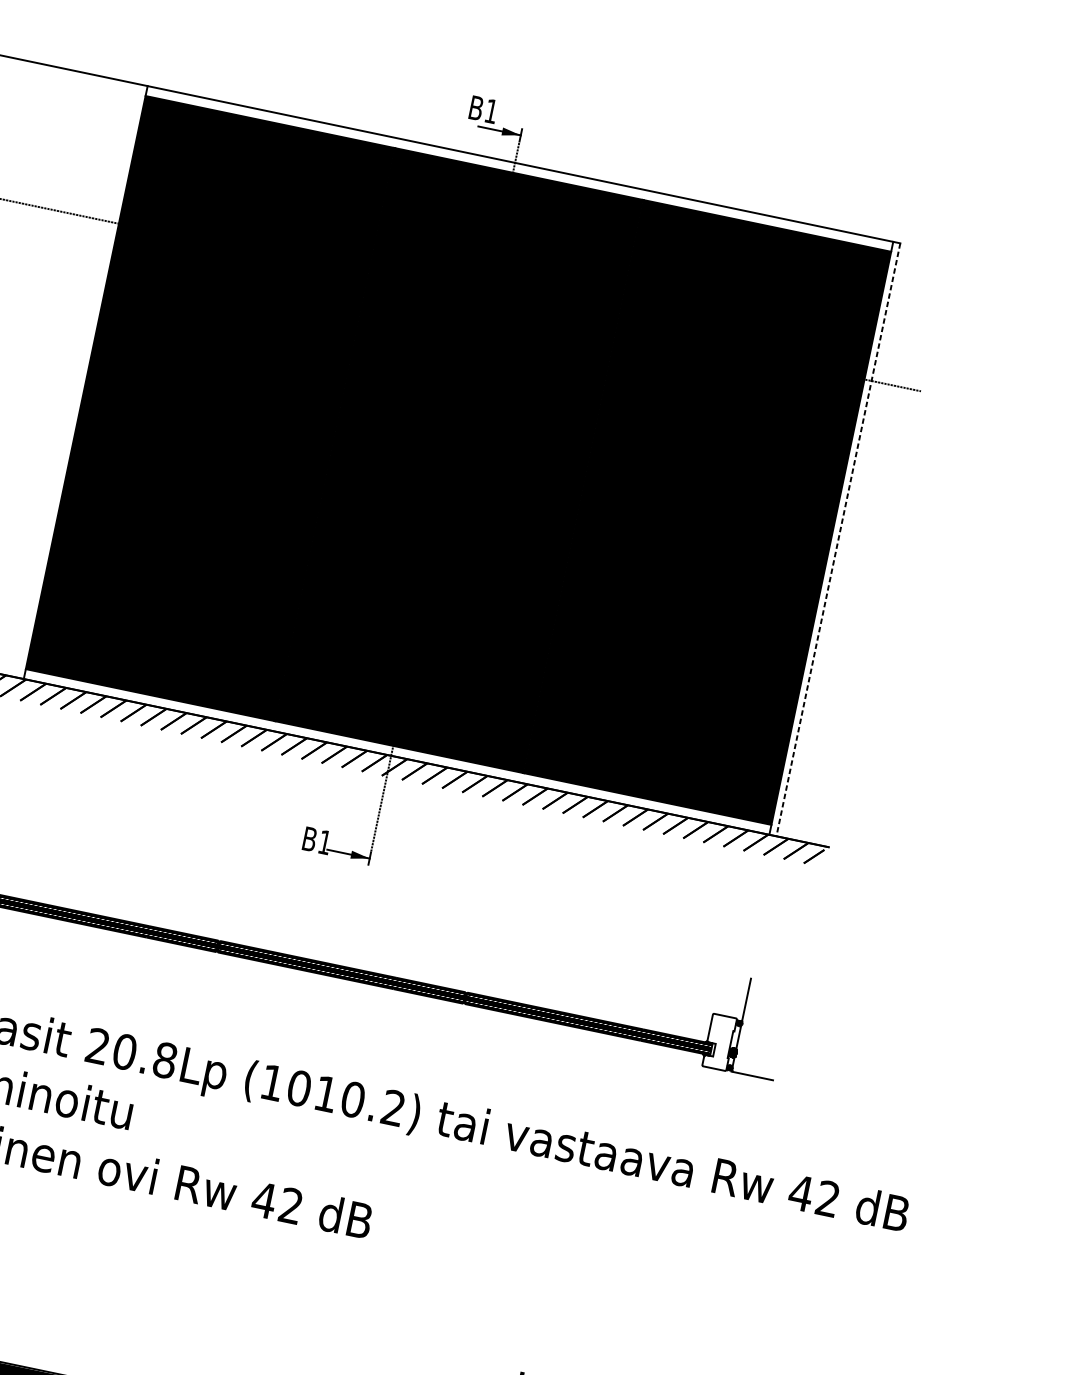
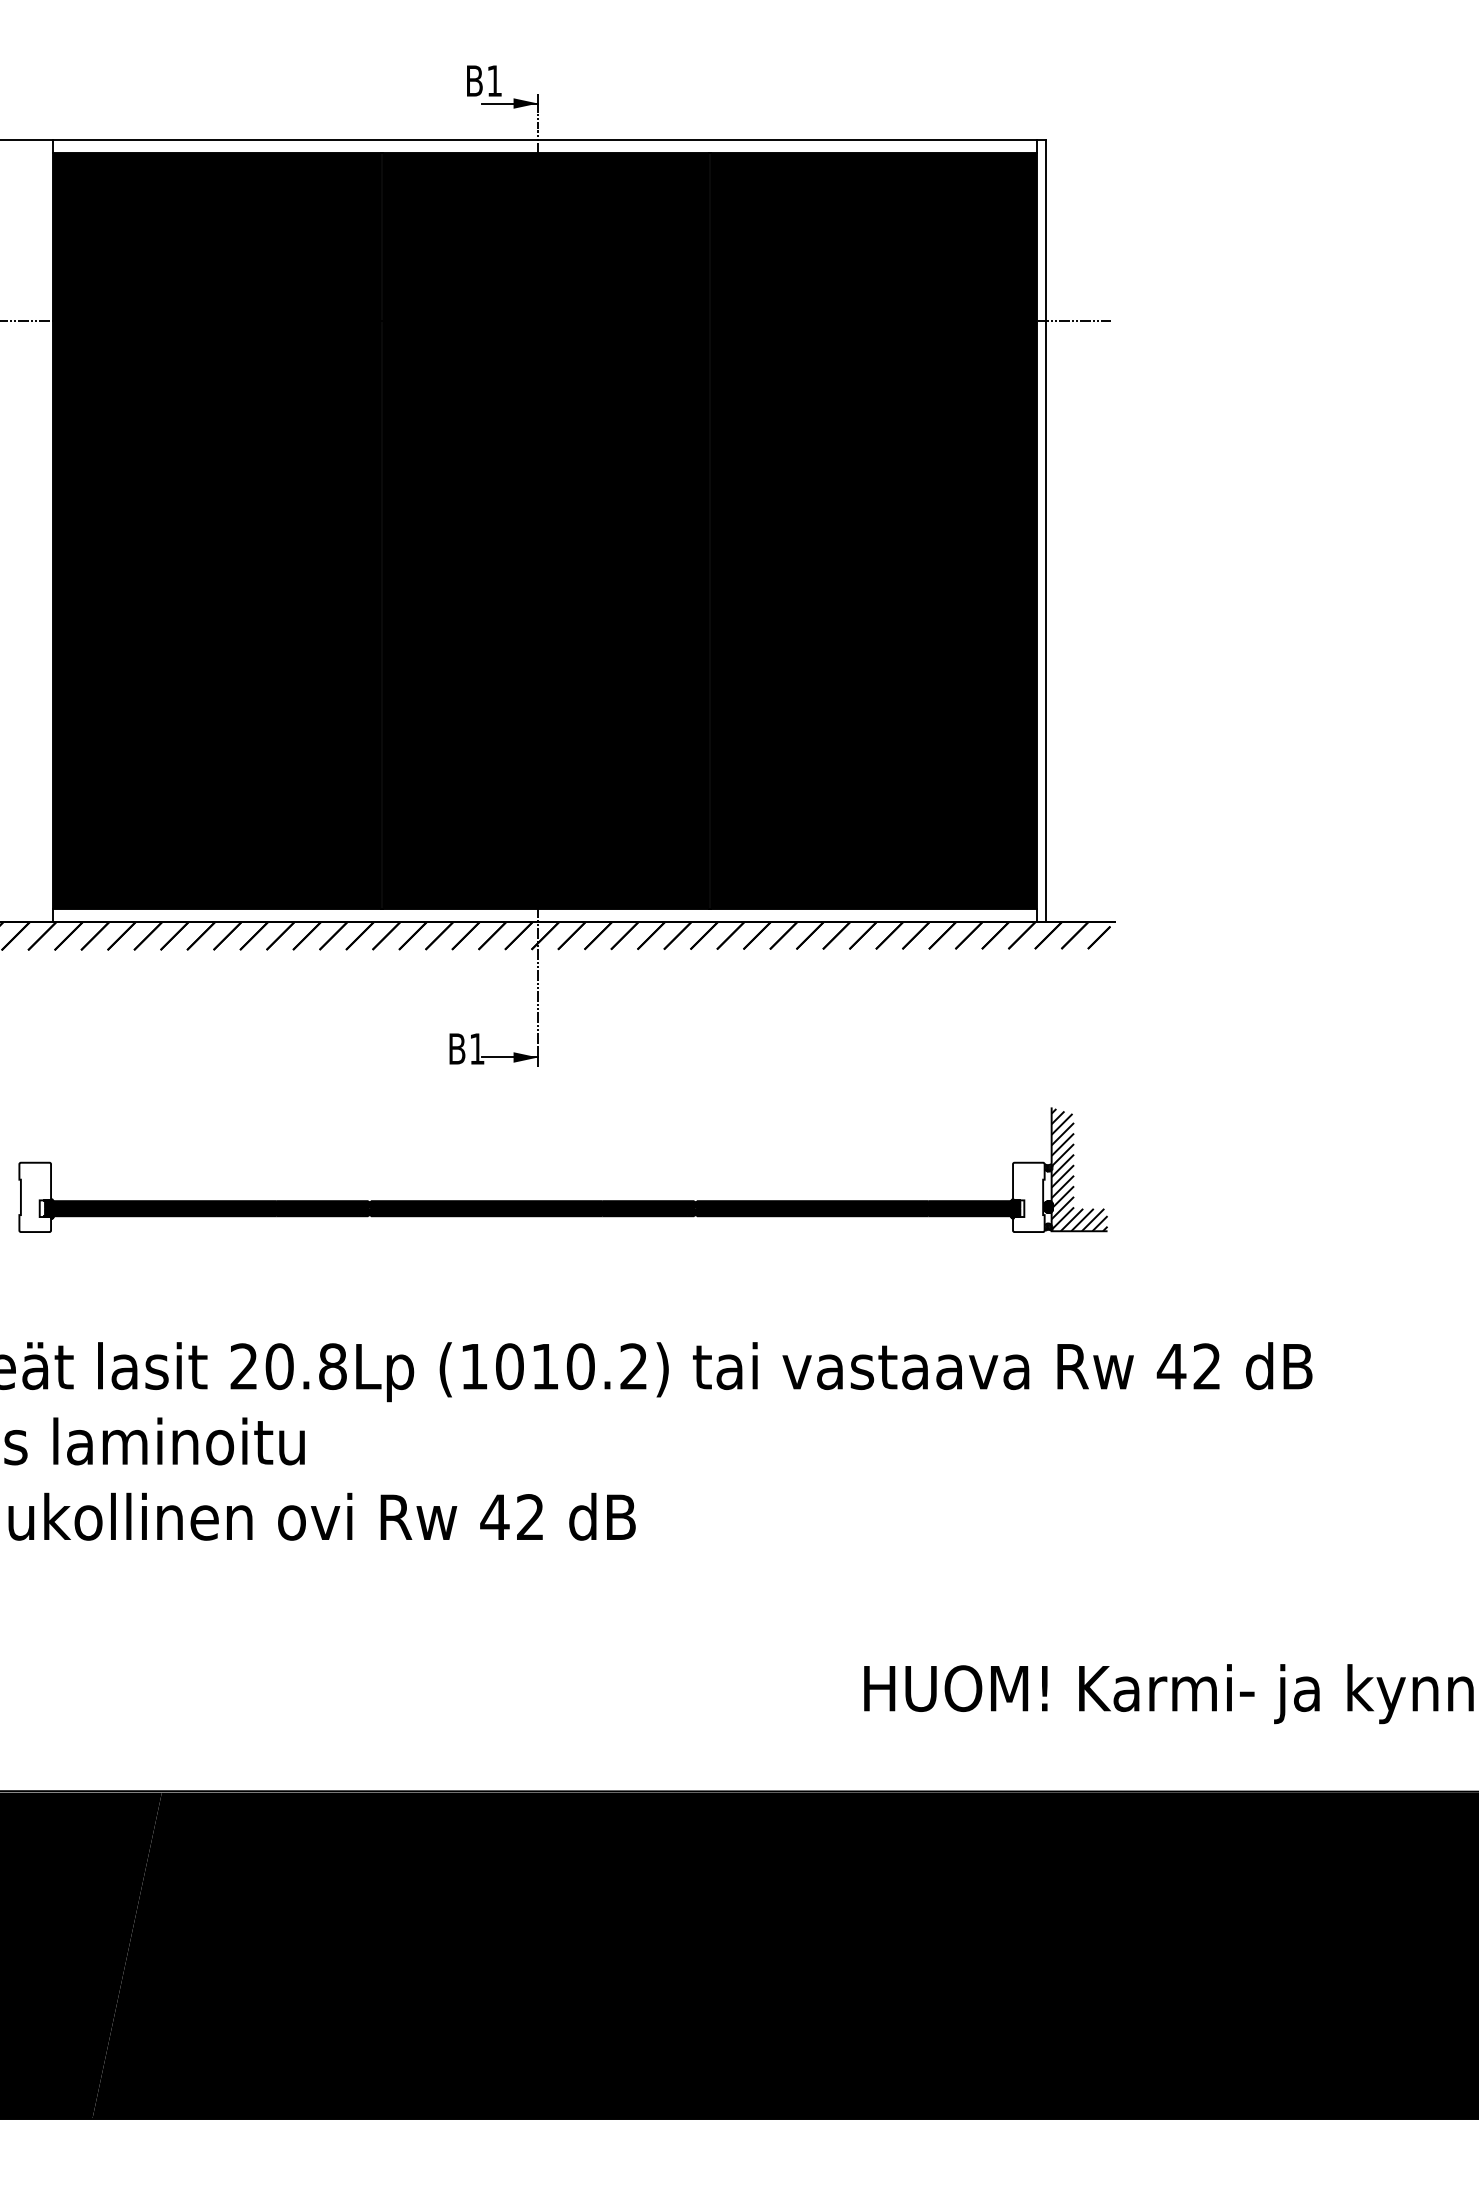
line: (838, 540) -> (1046, 531), dashed -> solid
hatch: (762, 1029) -> (1079, 1169), added

